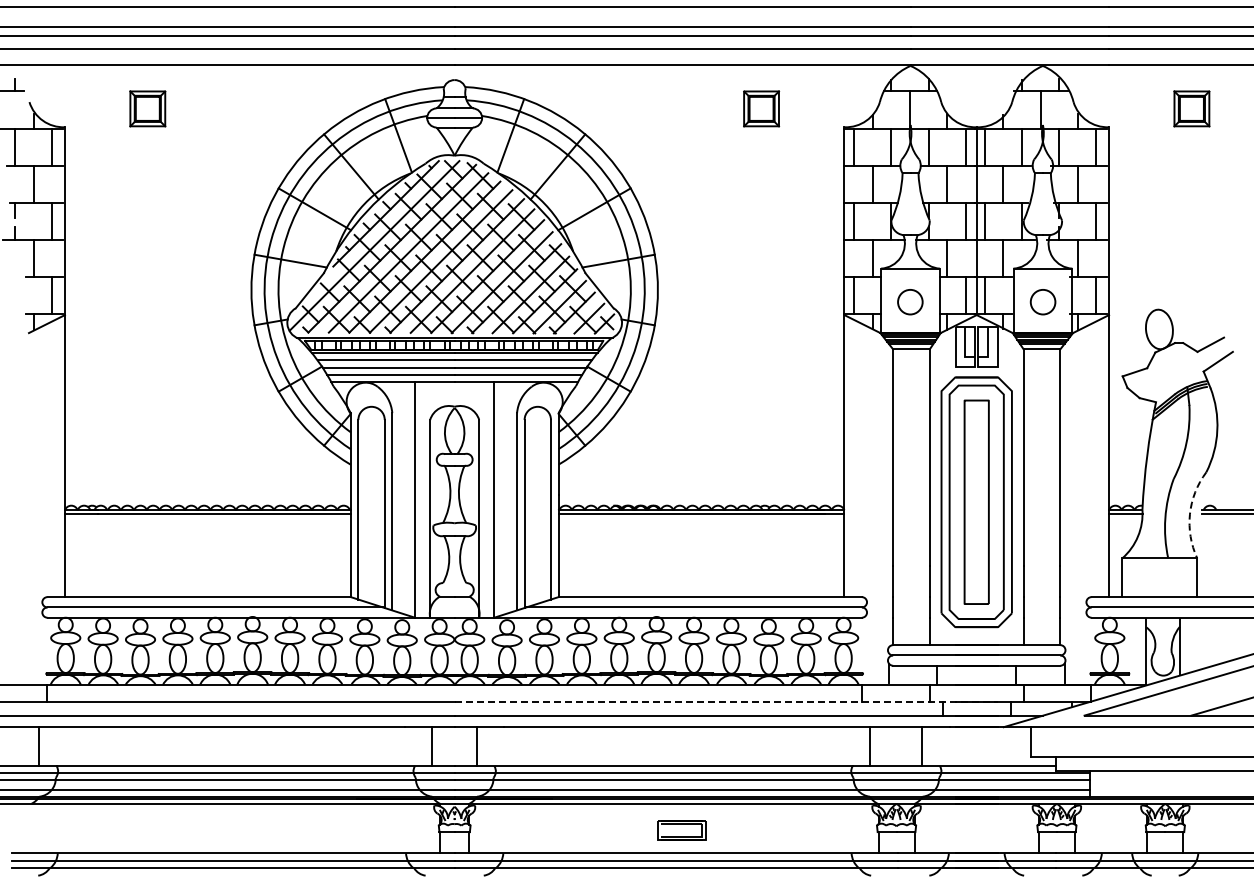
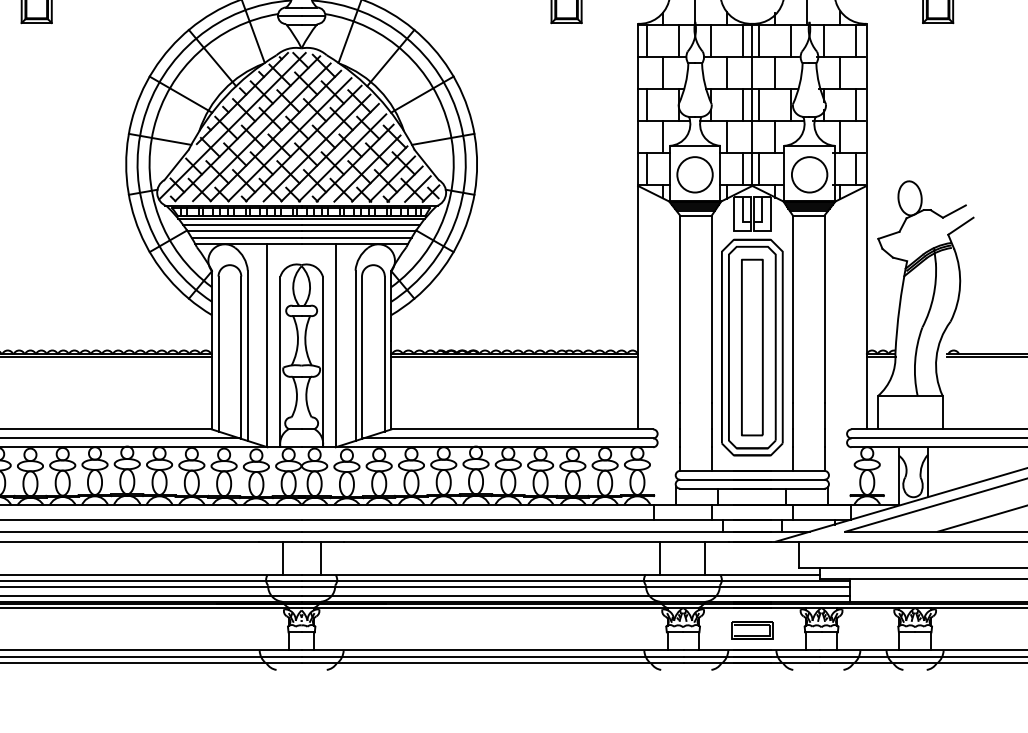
circle: (909, 301) -> (694, 174), size x1.67
circle: (1042, 301) -> (809, 174), size x1.67
arc: (1189, 514) -> (936, 358), dashed -> solid
line: (726, 701) -> (536, 519), dashed -> solid
part: (681, 830) -> (752, 630), moved

